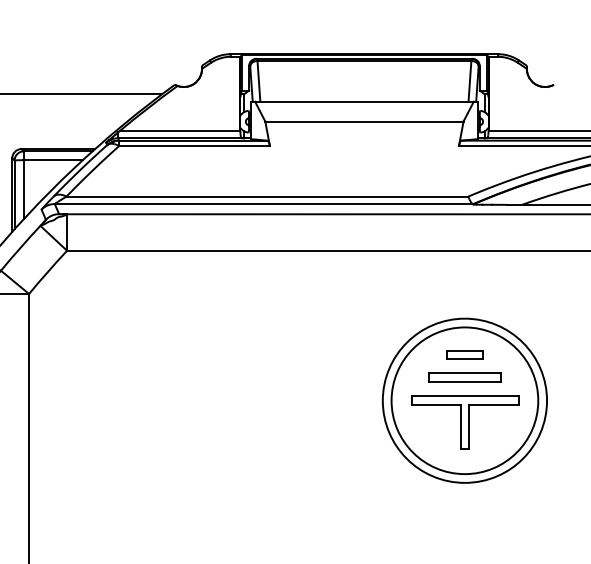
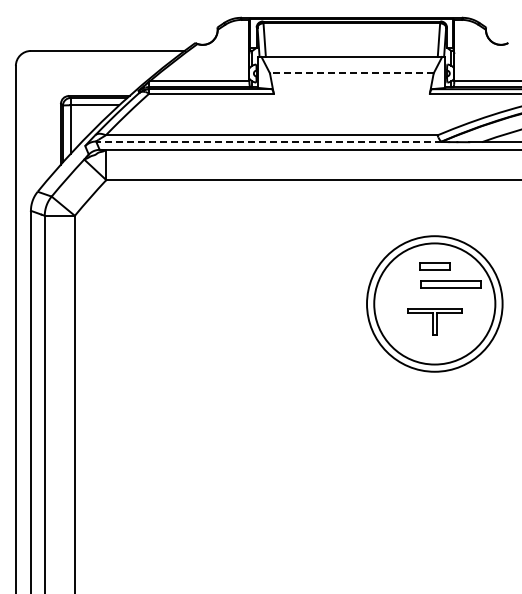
line: (364, 121) -> (351, 73), solid -> dashed
line: (263, 204) -> (268, 141), solid -> dashed
part: (464, 377) -> (450, 284), moved
part: (464, 421) -> (434, 321), size x0.6

